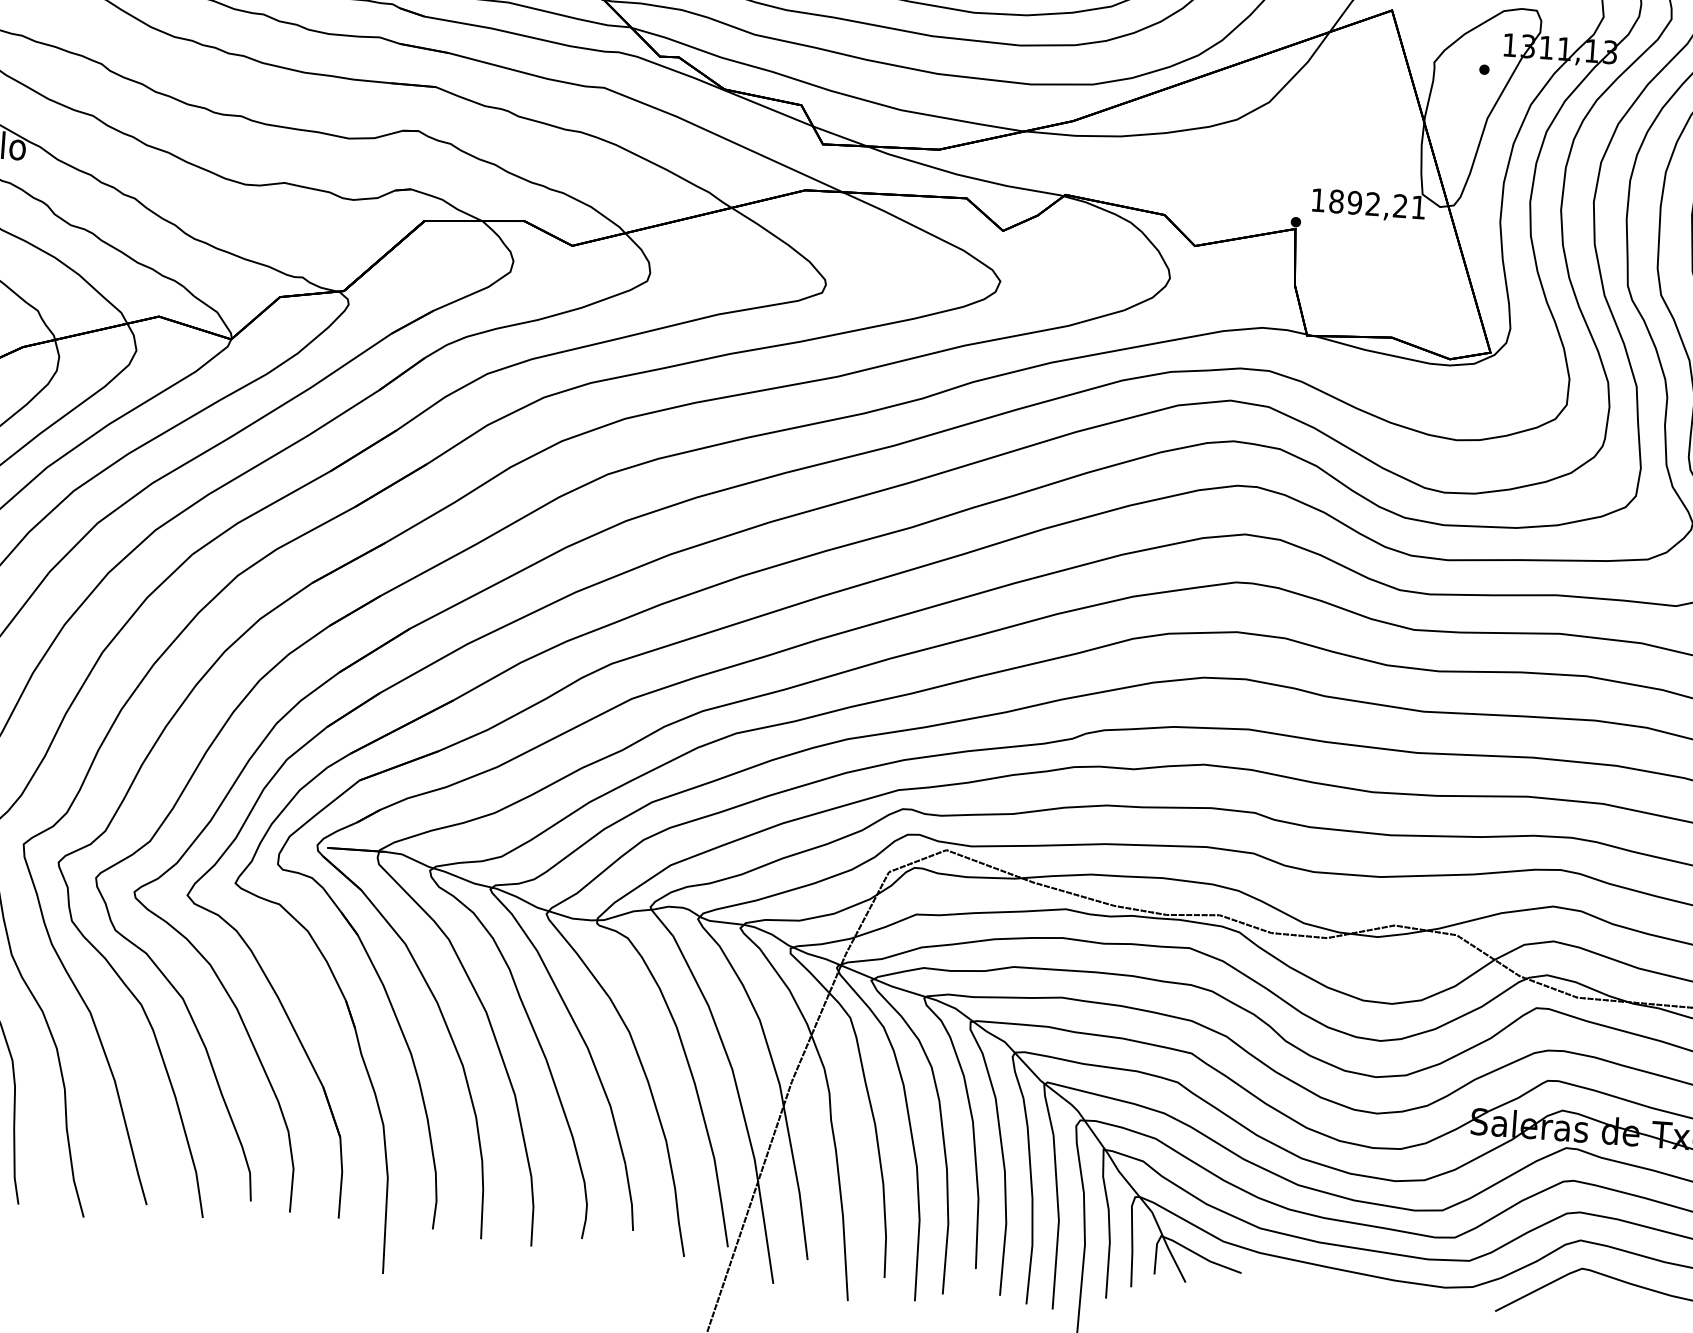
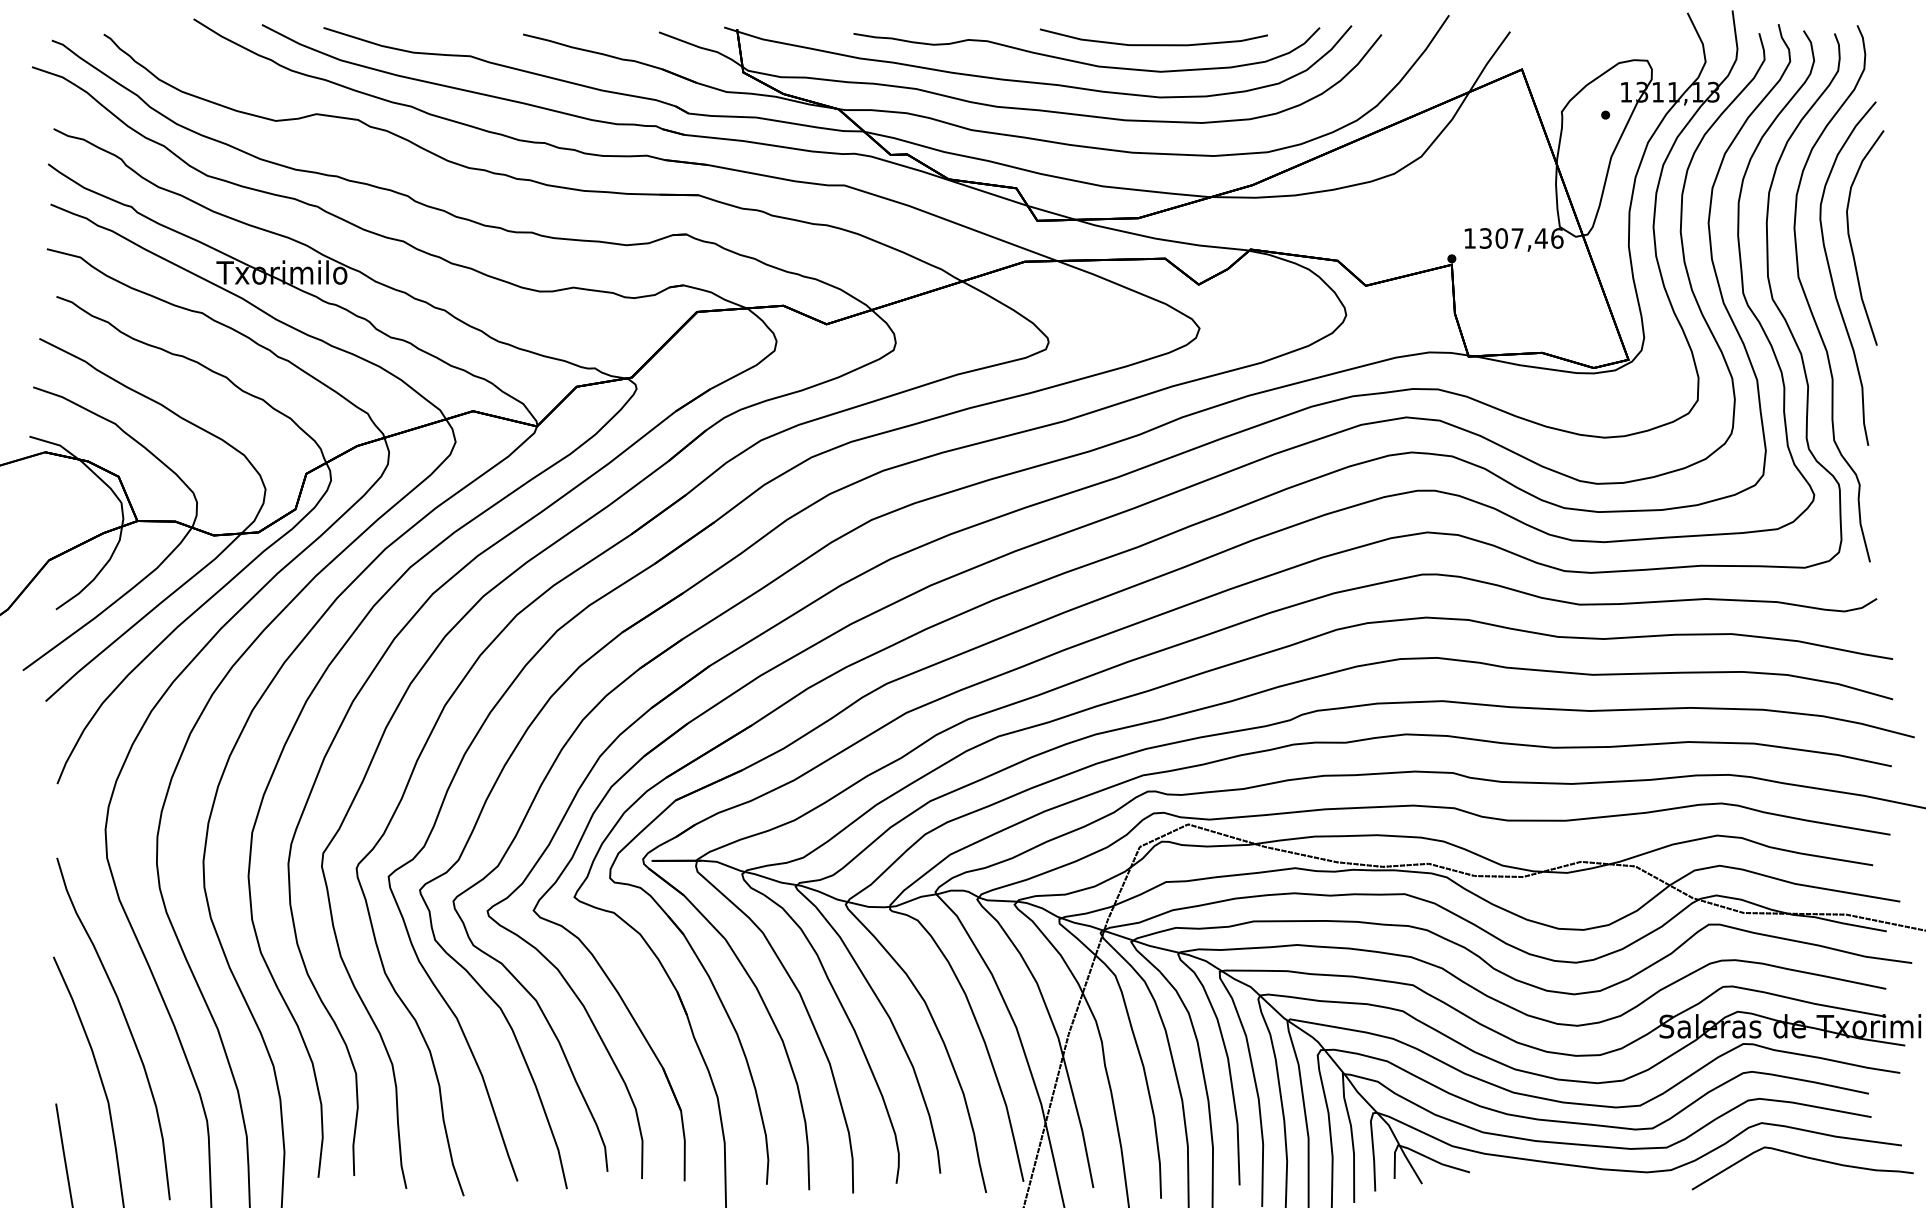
text: (1377, 204) -> (1521, 238), 1892,21 -> 1307,46

